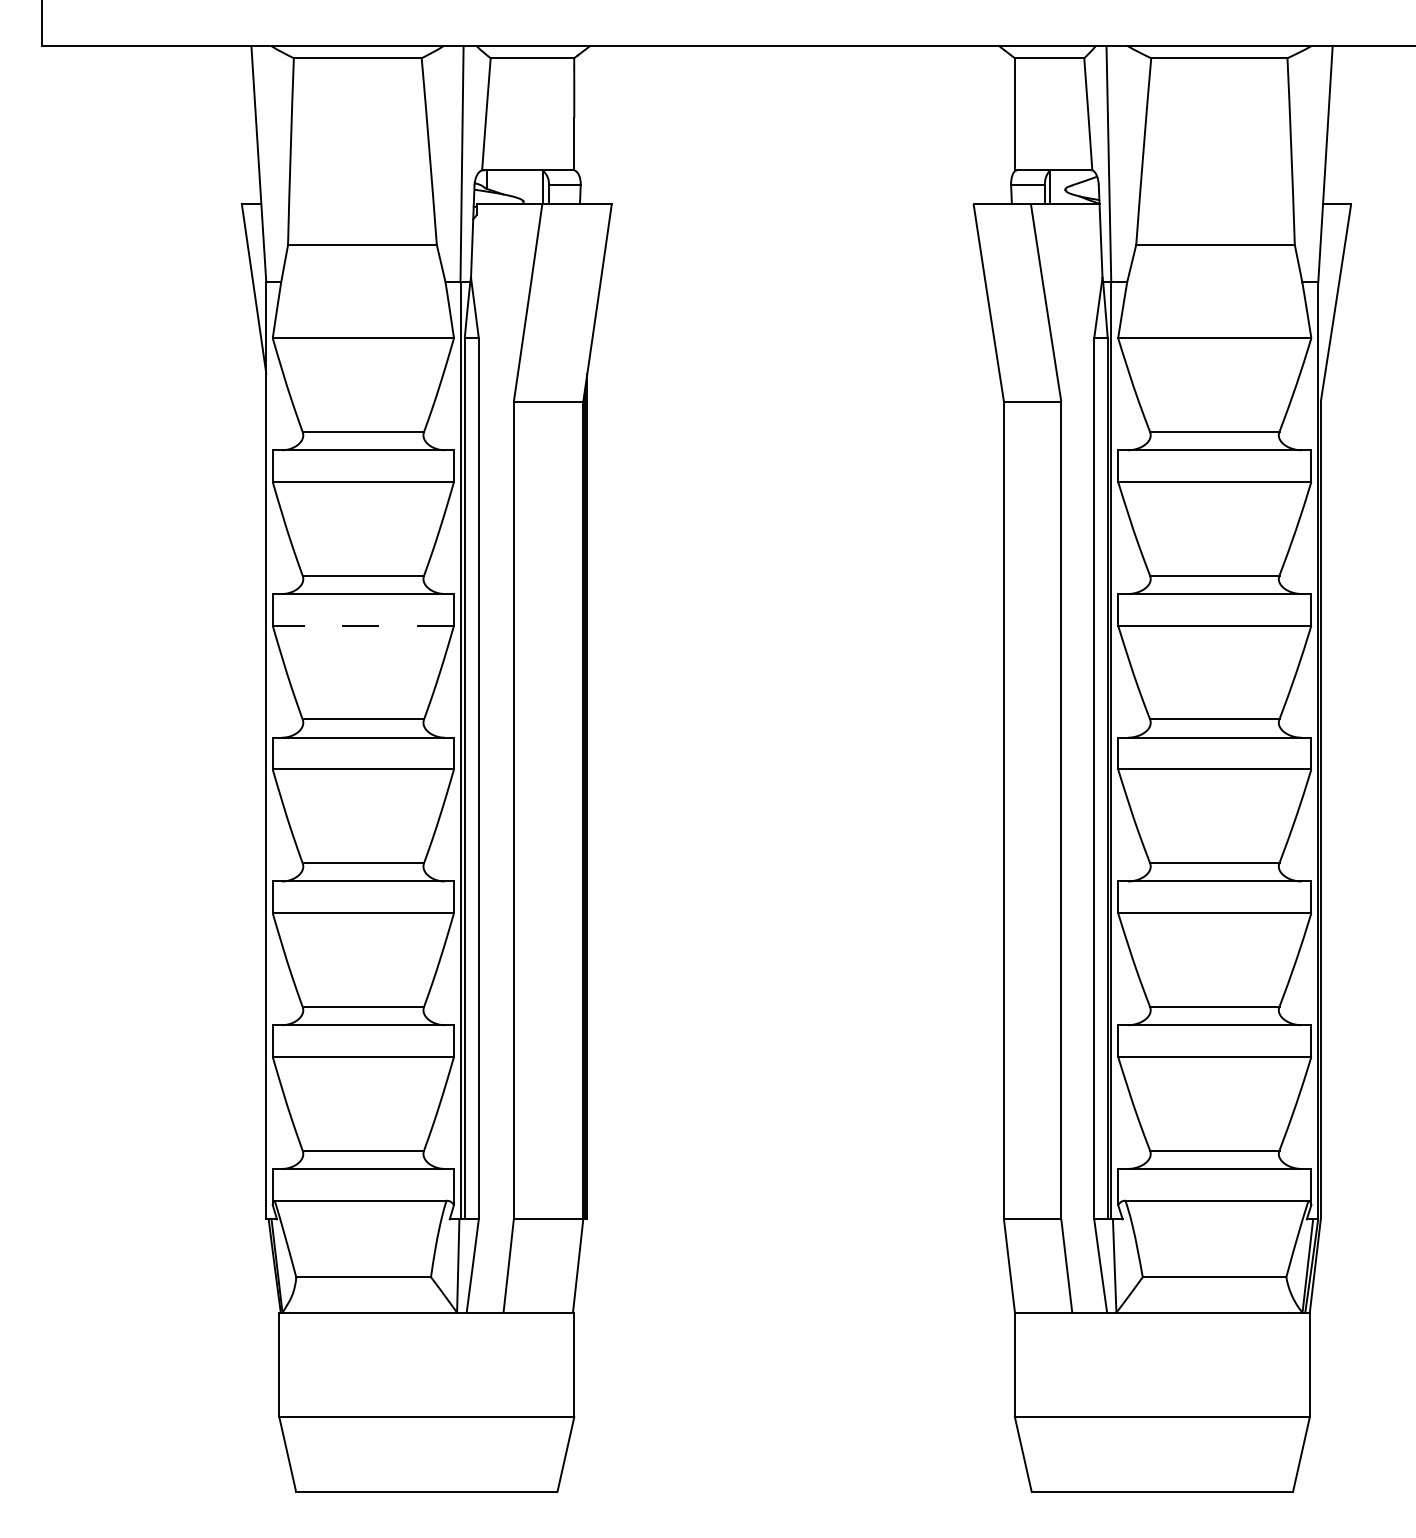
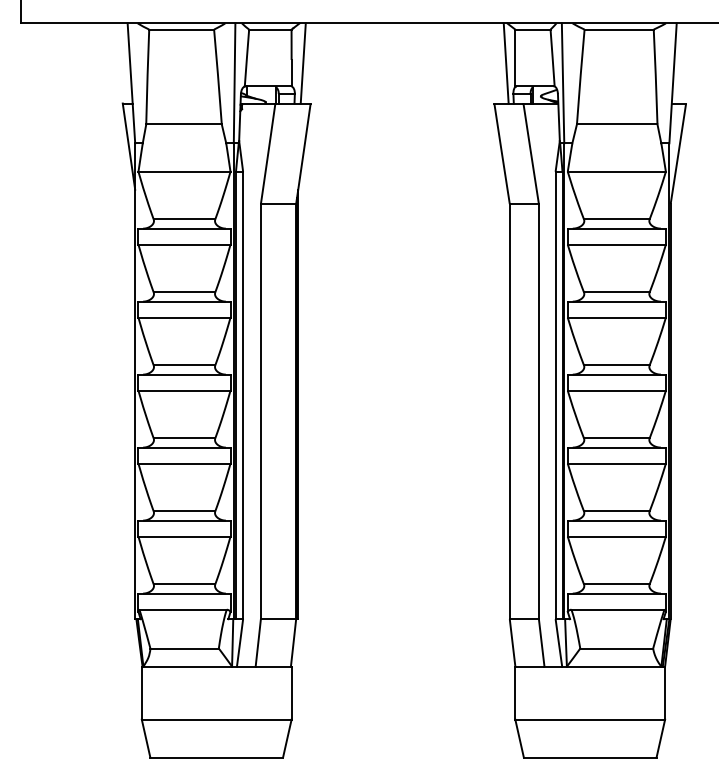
line: (595, 125) -> (302, 63), added
line: (995, 125) -> (505, 63), added
line: (363, 625) -> (184, 317), dashed -> solid

